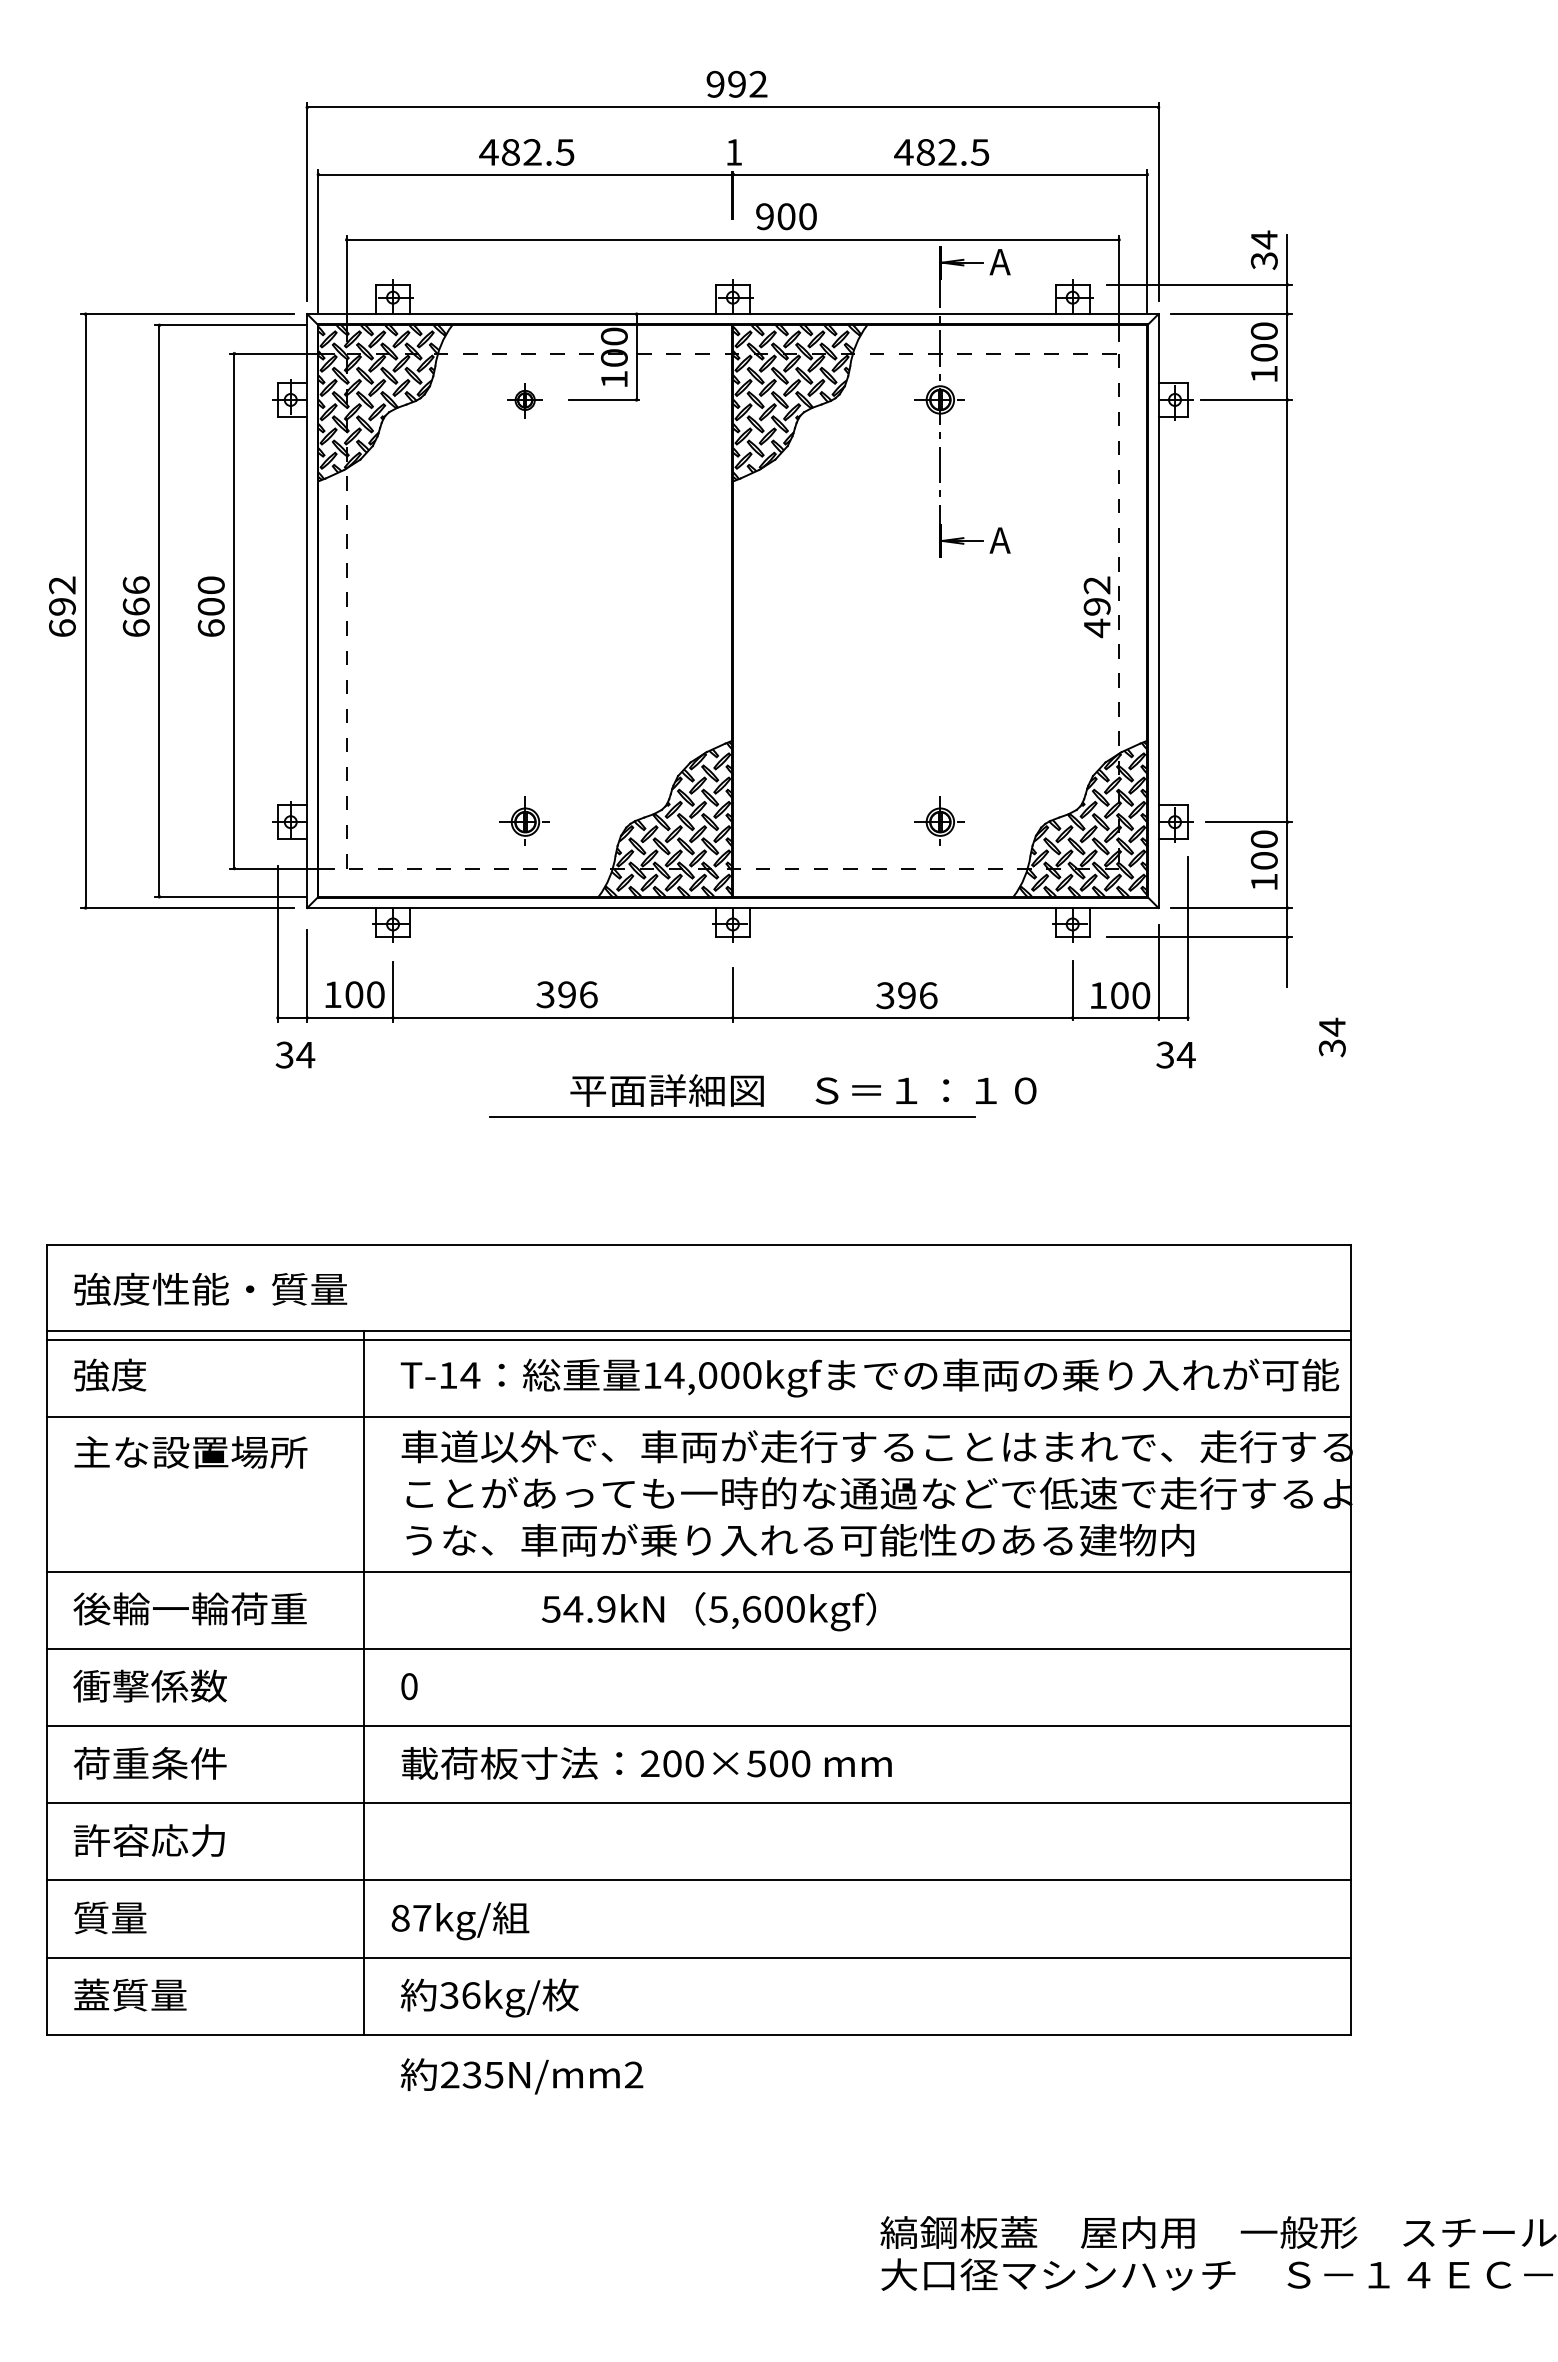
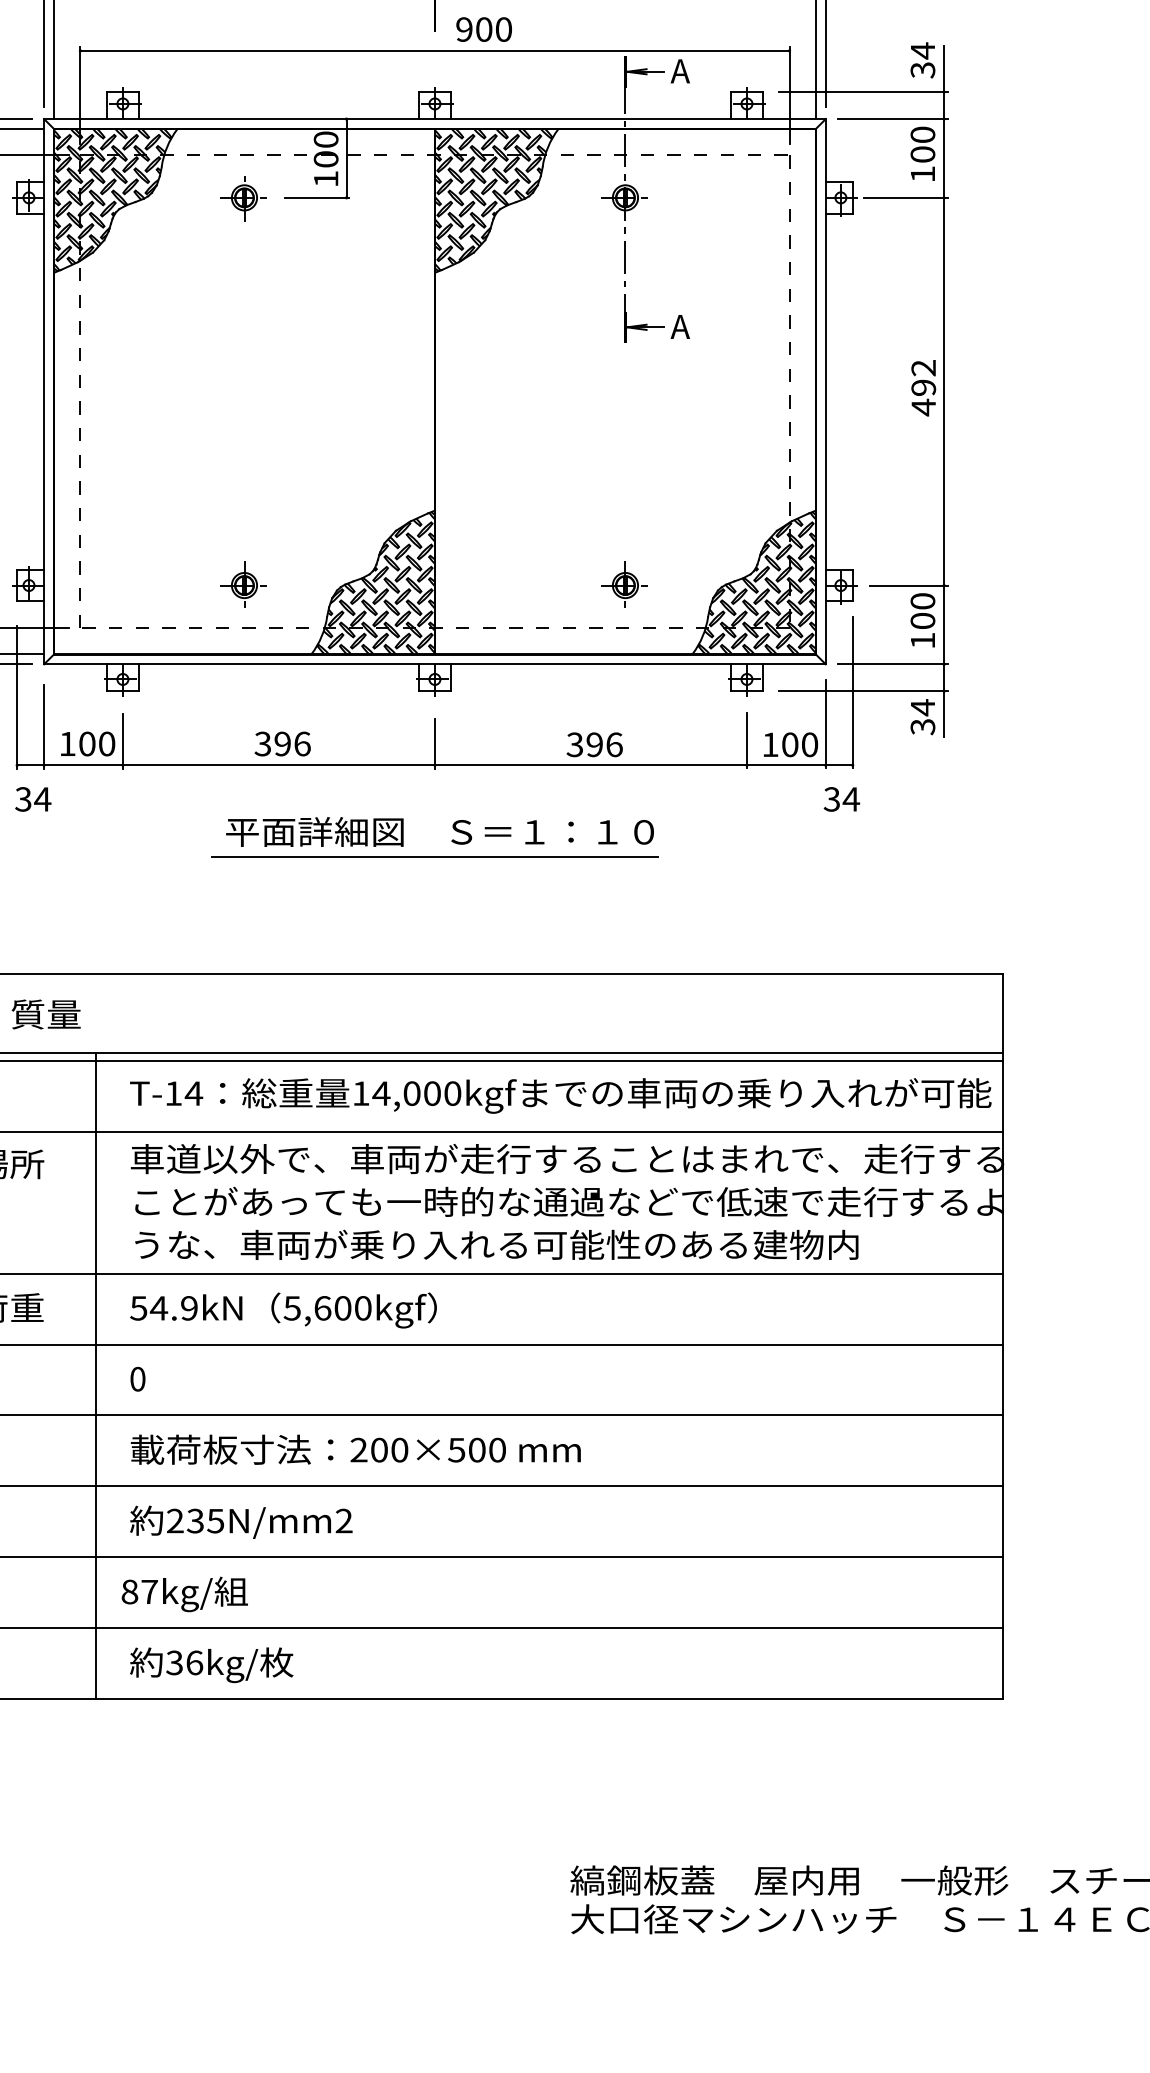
part: (524, 401) -> (243, 199), size x1.43
text: (1096, 607) -> (923, 388), moved
text: (1331, 1037) -> (922, 717), moved
text: (803, 1090) -> (440, 831), moved
text: (708, 1611) -> (283, 1310), moved
text: (522, 2076) -> (241, 1522), moved

